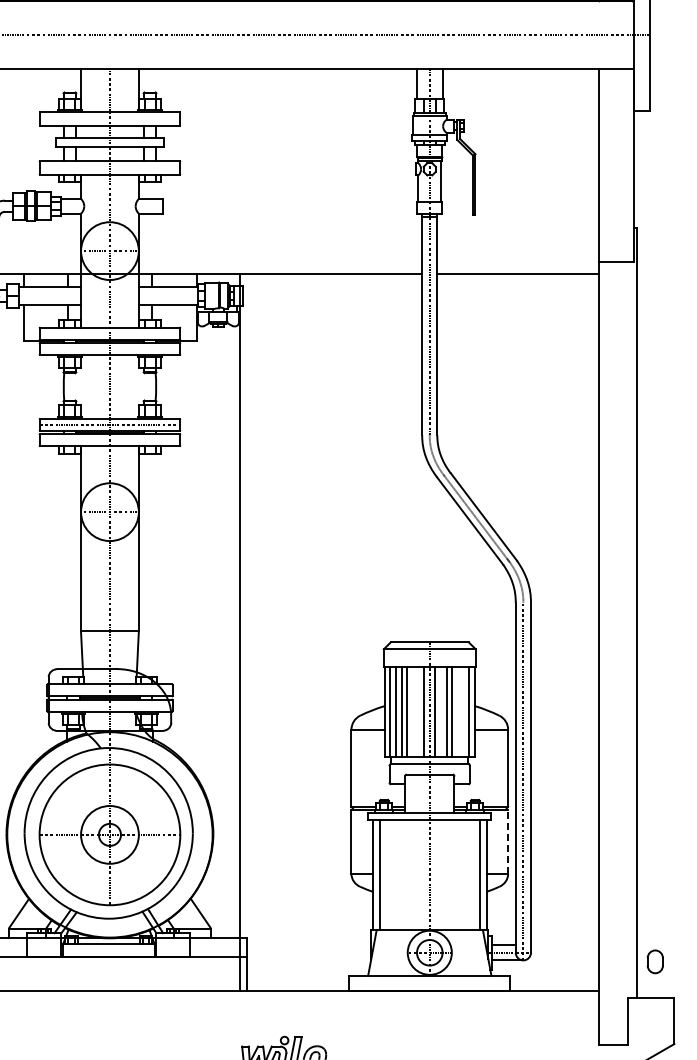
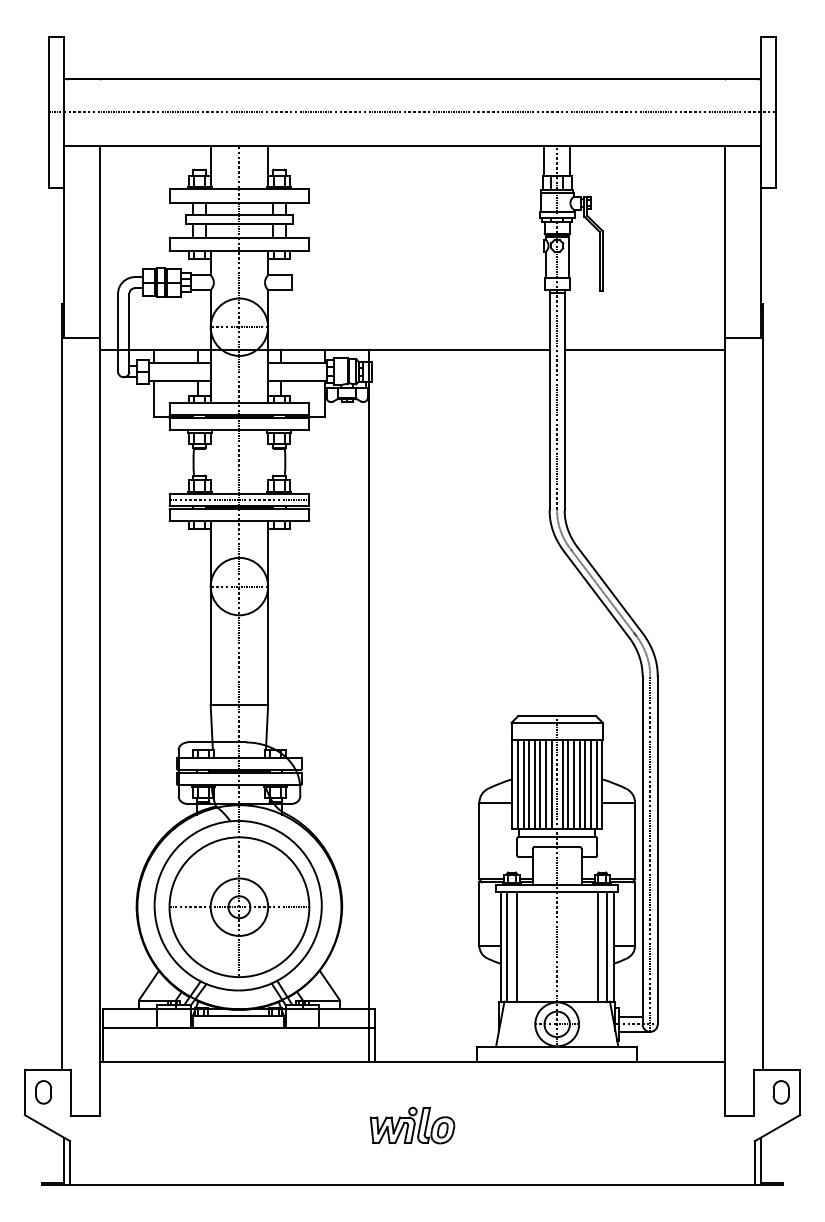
line: (412, 711) -> (540, 784), added
line: (418, 711) -> (545, 784), added
line: (441, 711) -> (568, 784), added
line: (458, 711) -> (585, 784), added
line: (463, 711) -> (590, 784), added
line: (508, 842) -> (635, 914), dashed -> solid
line: (388, 874) -> (516, 946), added
line: (470, 874) -> (597, 946), added
part: (654, 961) -> (780, 1092), moved

